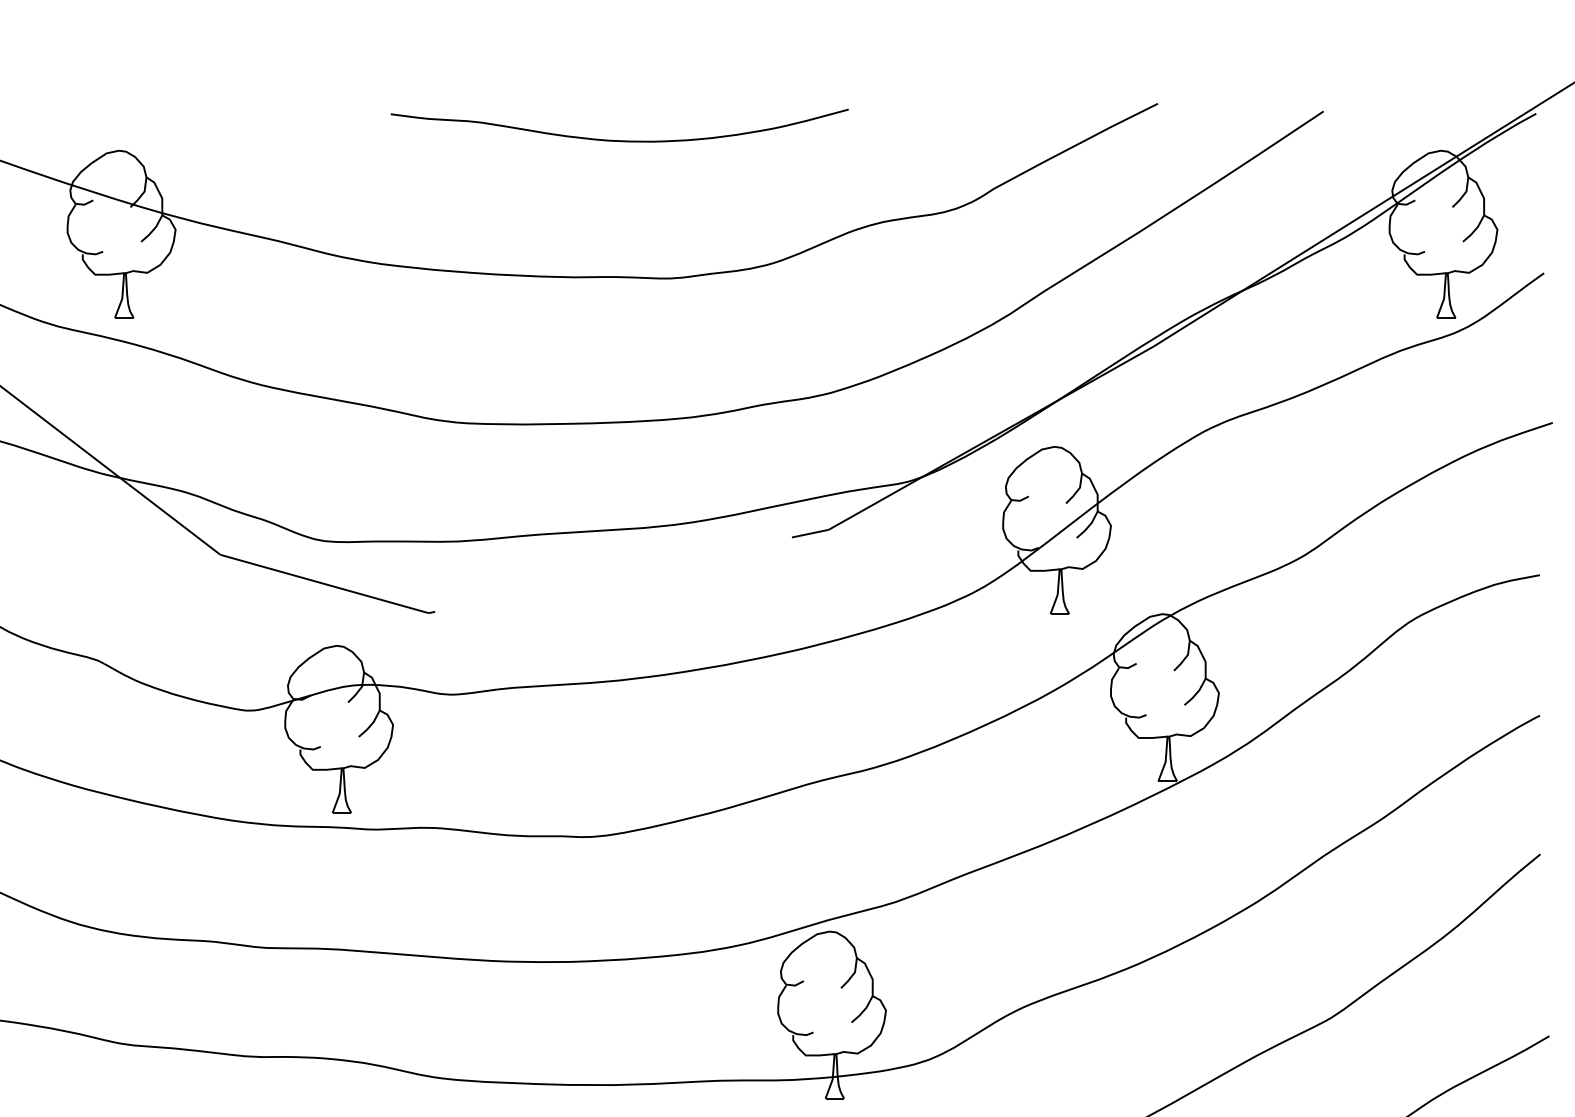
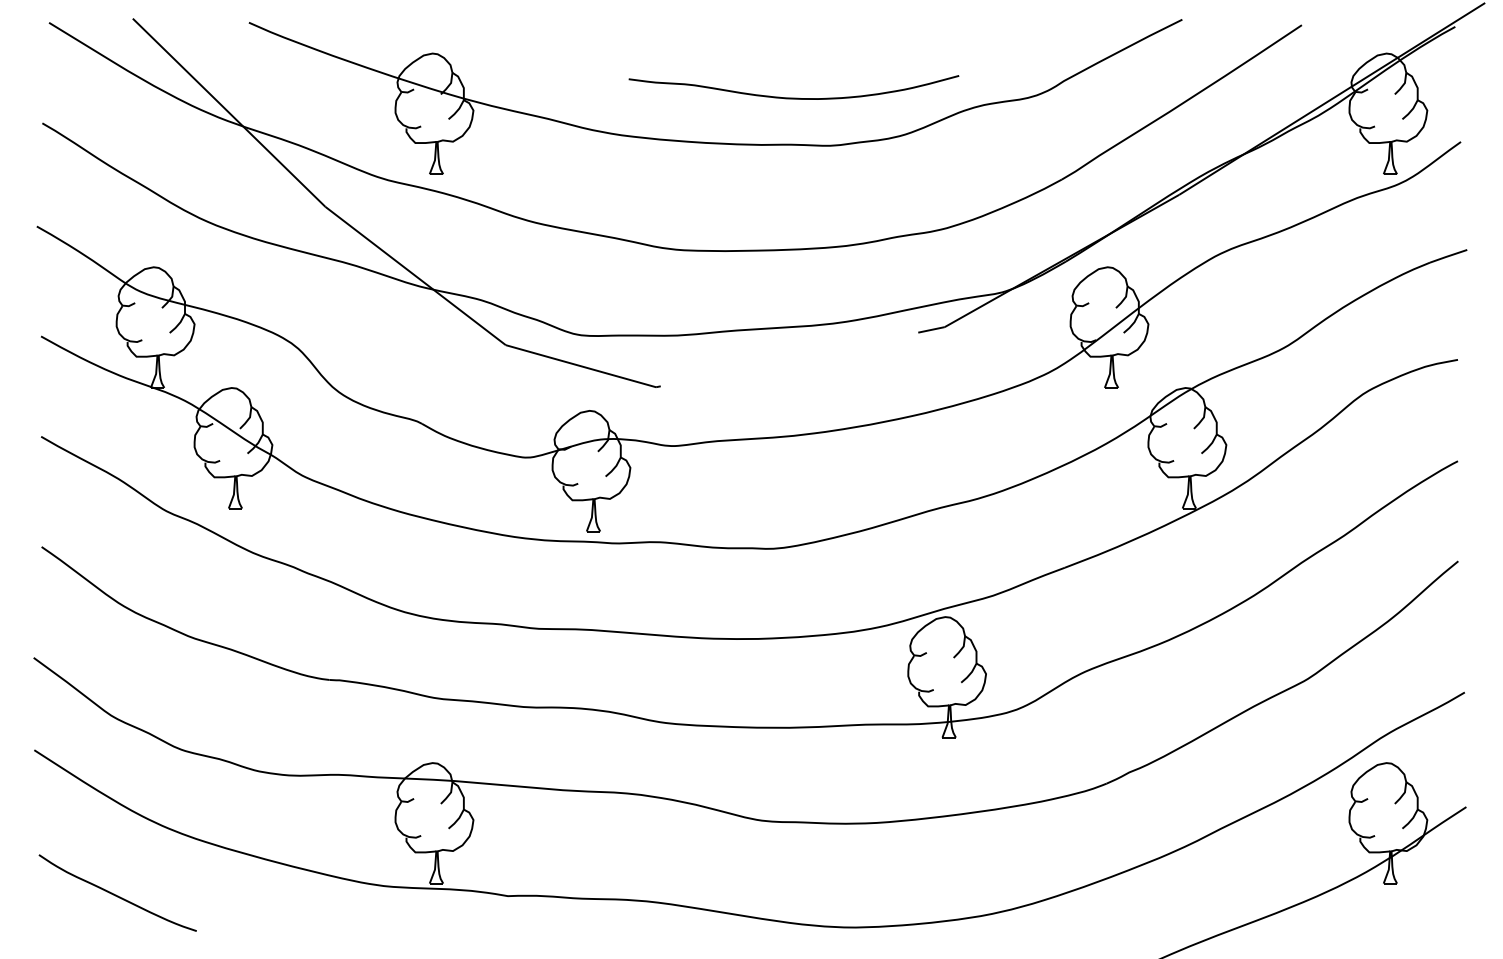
curve: (619, 139) -> (793, 97), moved

